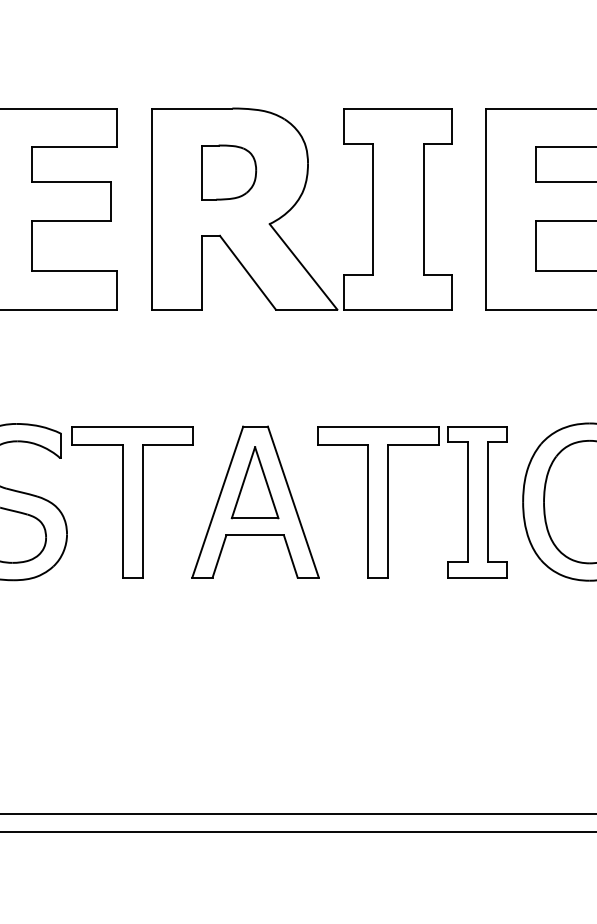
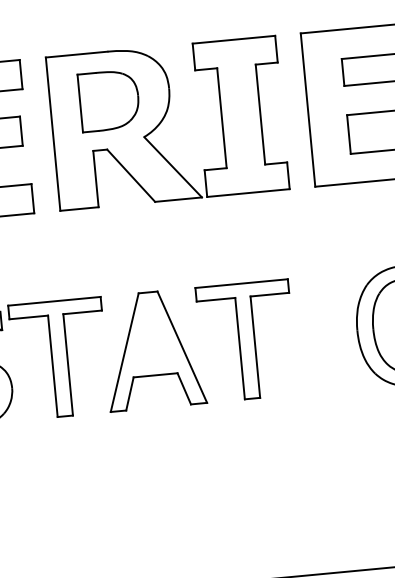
part: (229, 172) -> (109, 100), size x1.4
part: (254, 482) -> (151, 335), removed
part: (477, 502) -> (322, 334), removed

